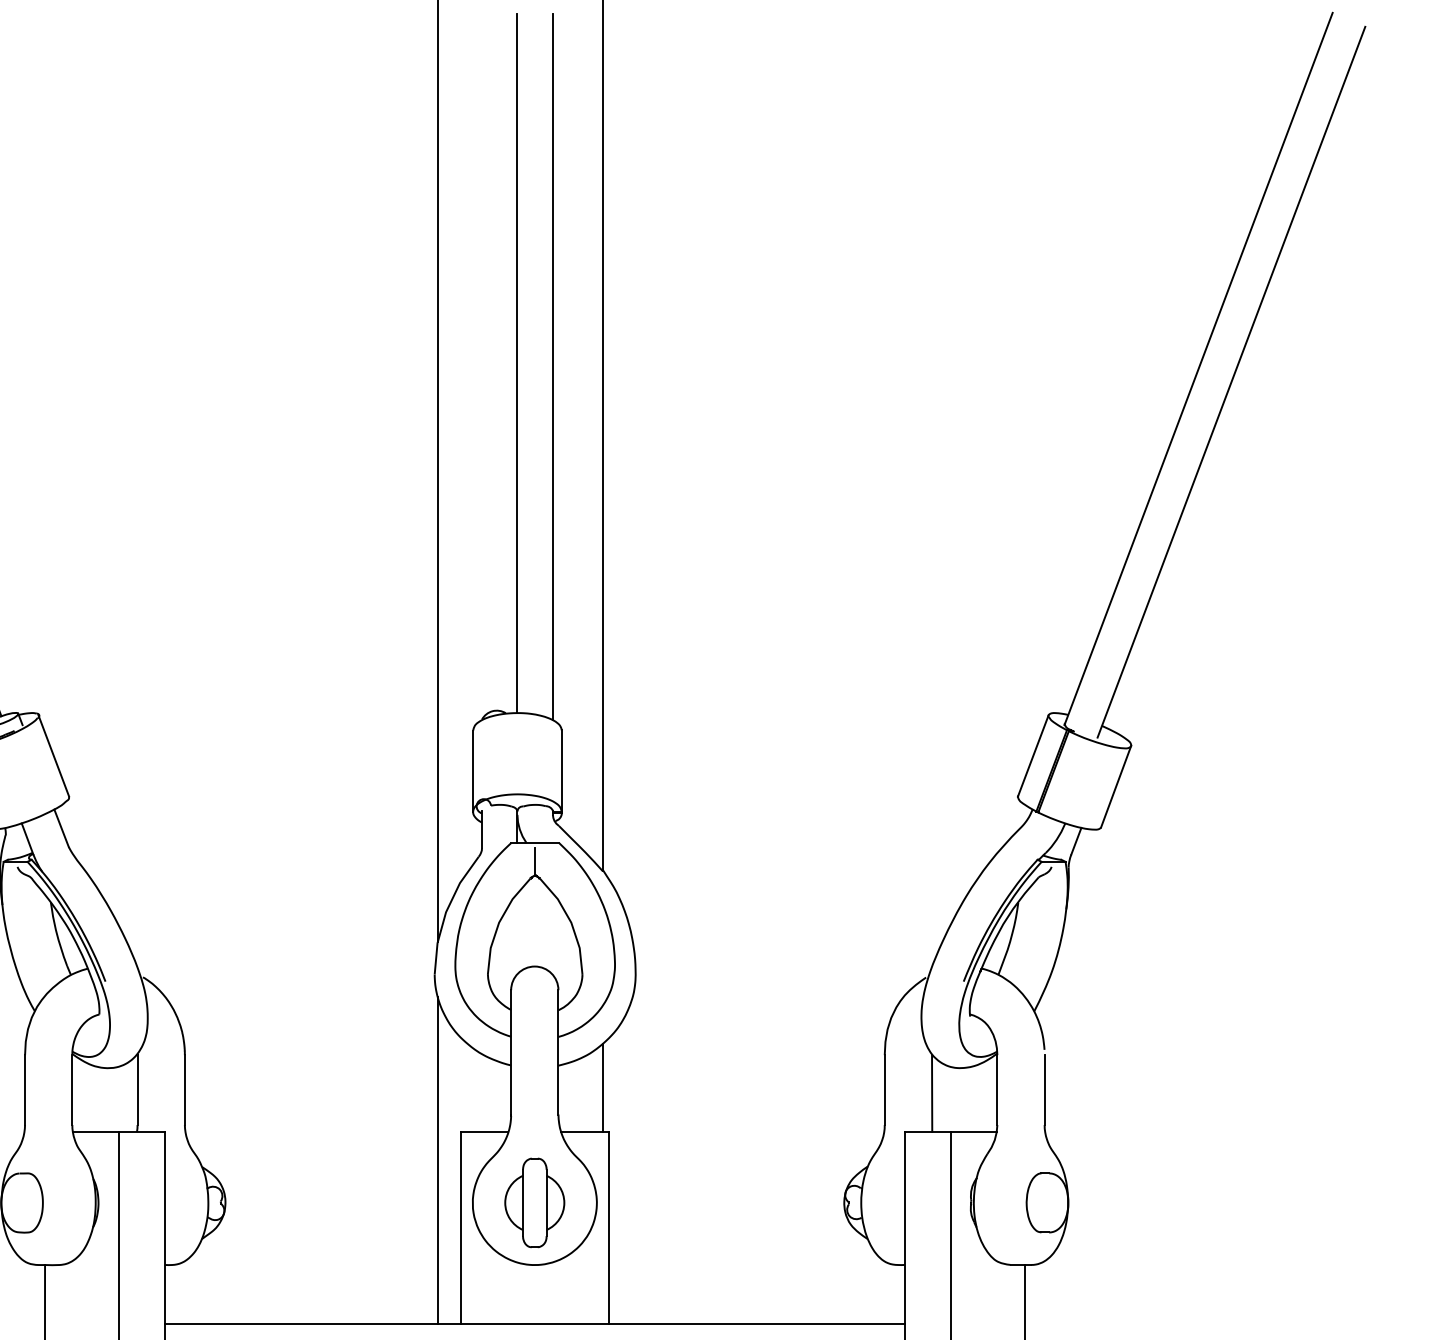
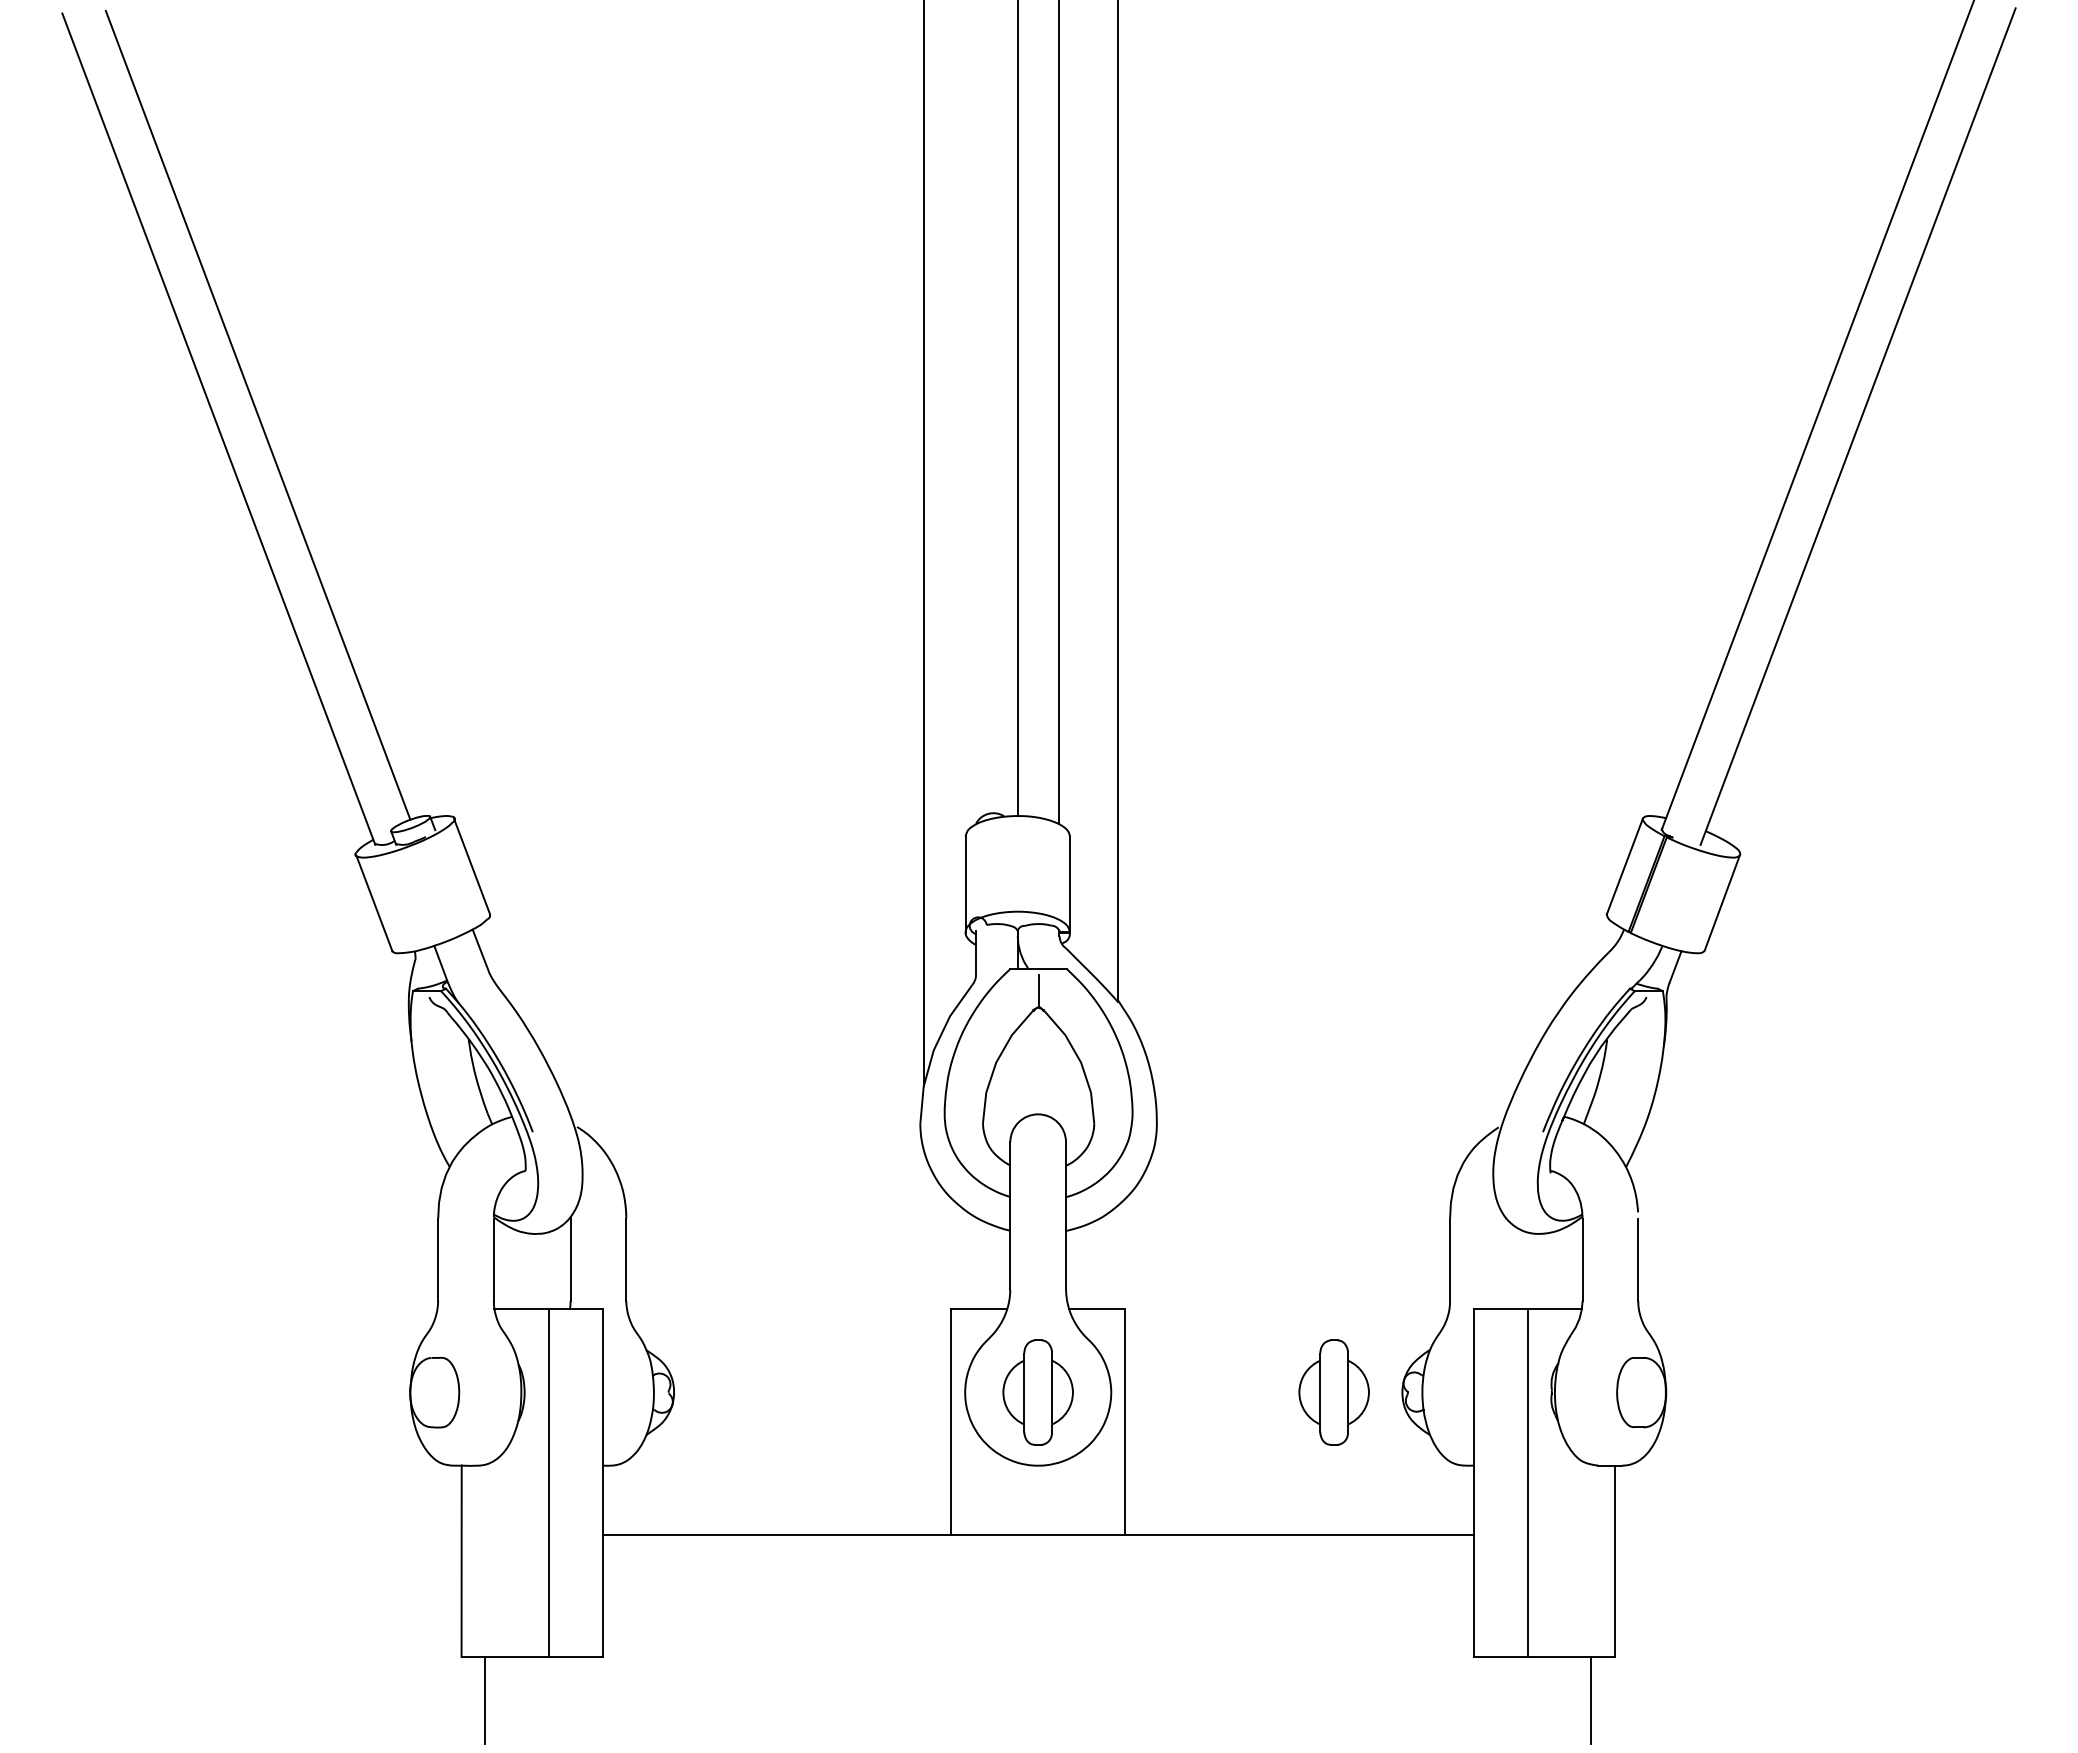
line: (603, 1088) -> (1118, 1257), removed
line: (931, 1093) -> (1505, 1263), removed
line: (437, 1160) -> (923, 1342), removed
part: (785, 1202) -> (1333, 1392), added

